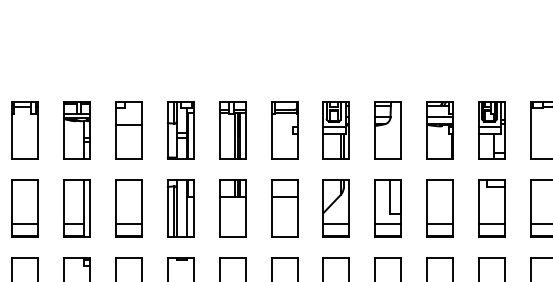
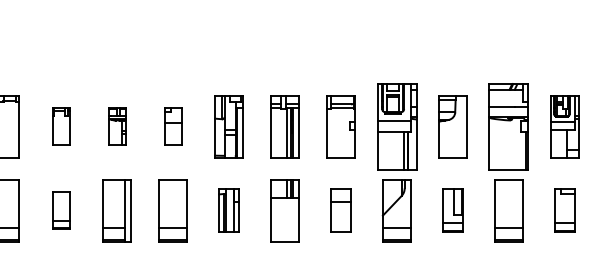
part: (24, 130) -> (60, 126), size x0.6
part: (76, 130) -> (116, 126), size x0.6
part: (128, 130) -> (172, 126), size x0.6
part: (335, 130) -> (395, 126), size x1.4
part: (439, 130) -> (508, 126), size x1.4
part: (24, 208) -> (60, 210), size x0.6
part: (180, 208) -> (228, 210), size x0.7
part: (284, 208) -> (340, 210), size x0.7
part: (387, 208) -> (451, 210), size x0.7
part: (491, 208) -> (564, 210), size x0.7

